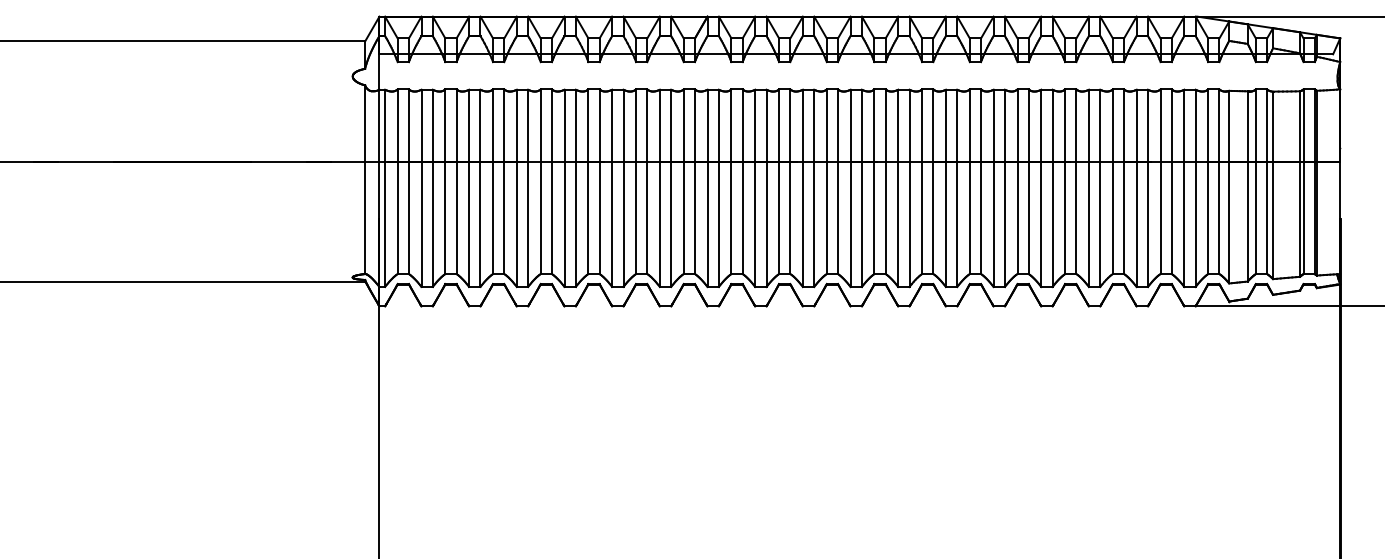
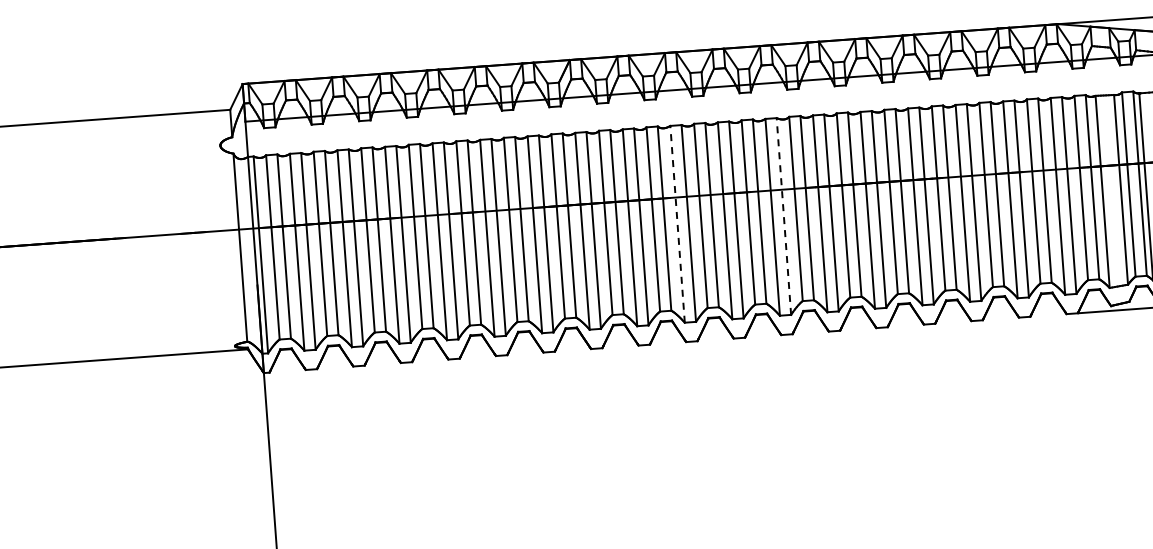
line: (802, 188) -> (677, 224), solid -> dashed
line: (909, 188) -> (783, 216), solid -> dashed

